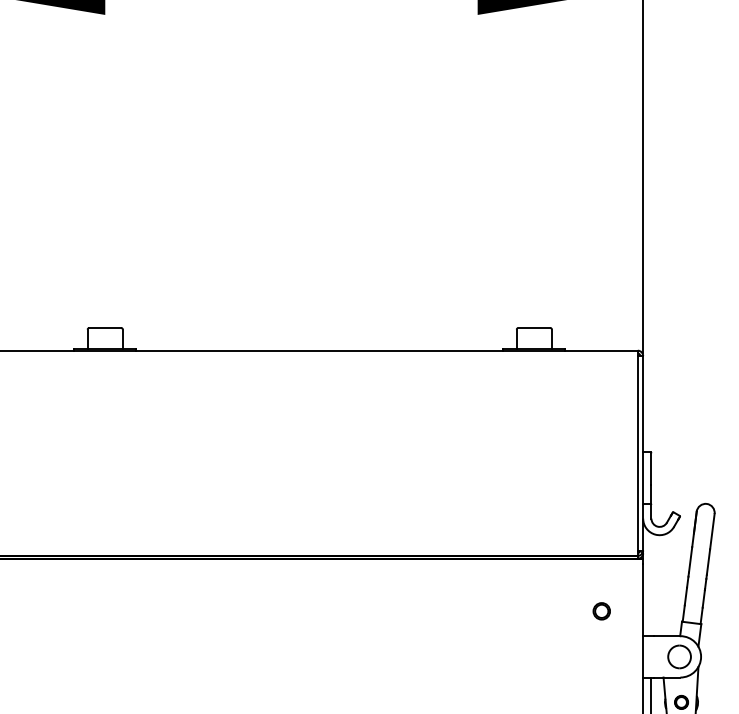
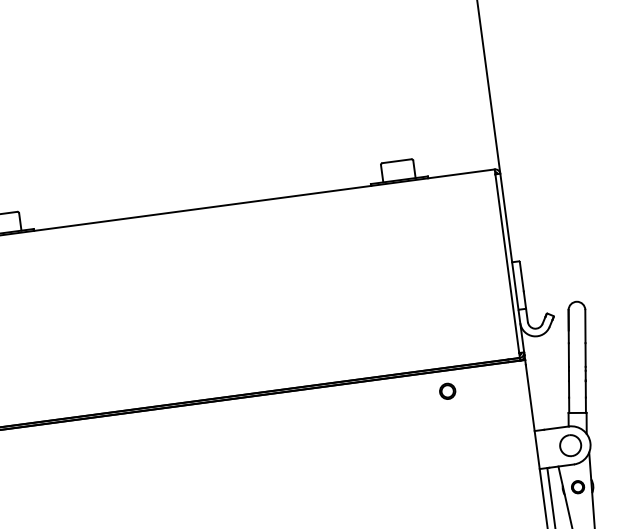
circle: (601, 611) -> (447, 391), moved

